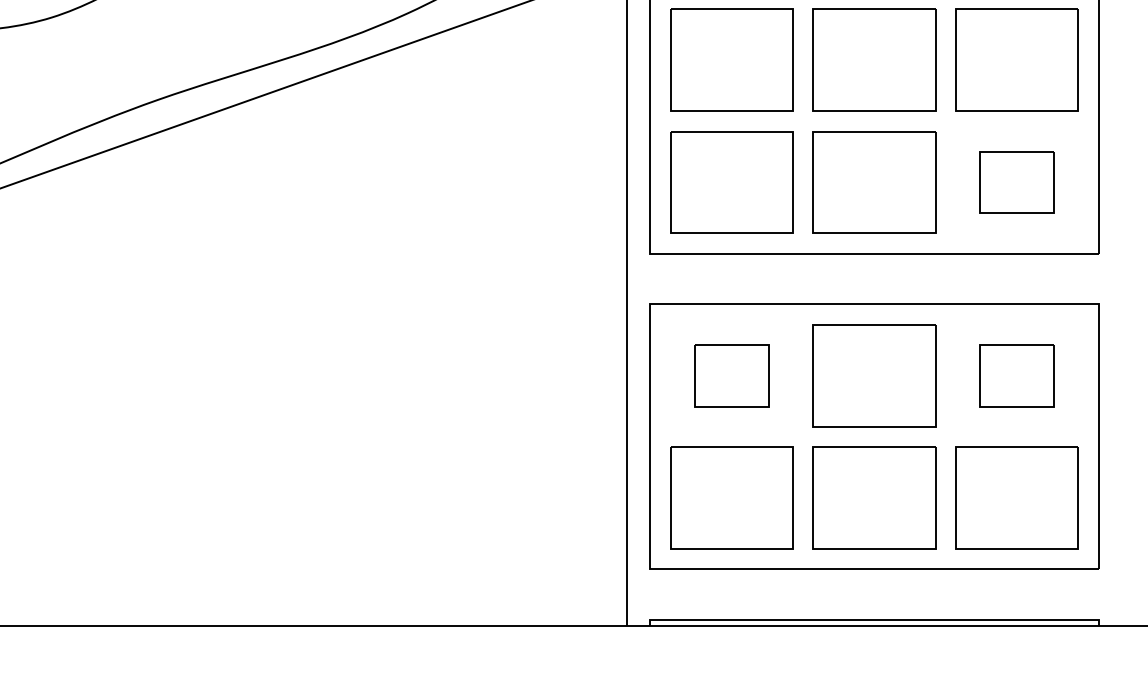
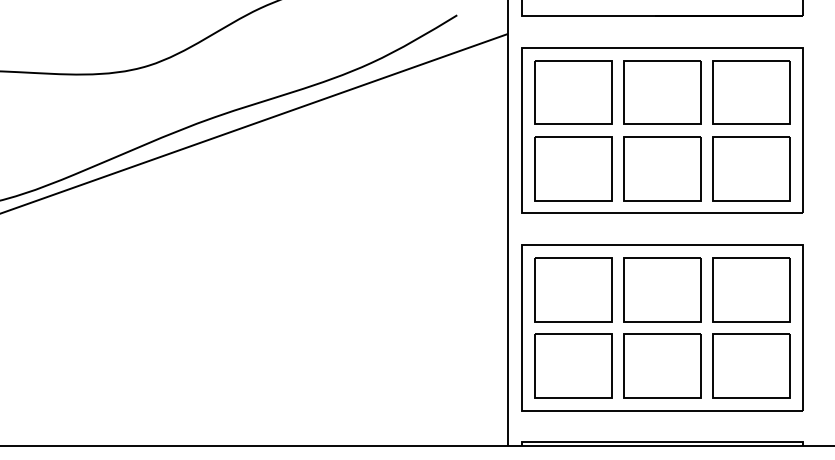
part: (1016, 181) -> (751, 168), size x1.67
part: (732, 375) -> (573, 289), size x1.67
part: (1016, 375) -> (751, 289), size x1.67

